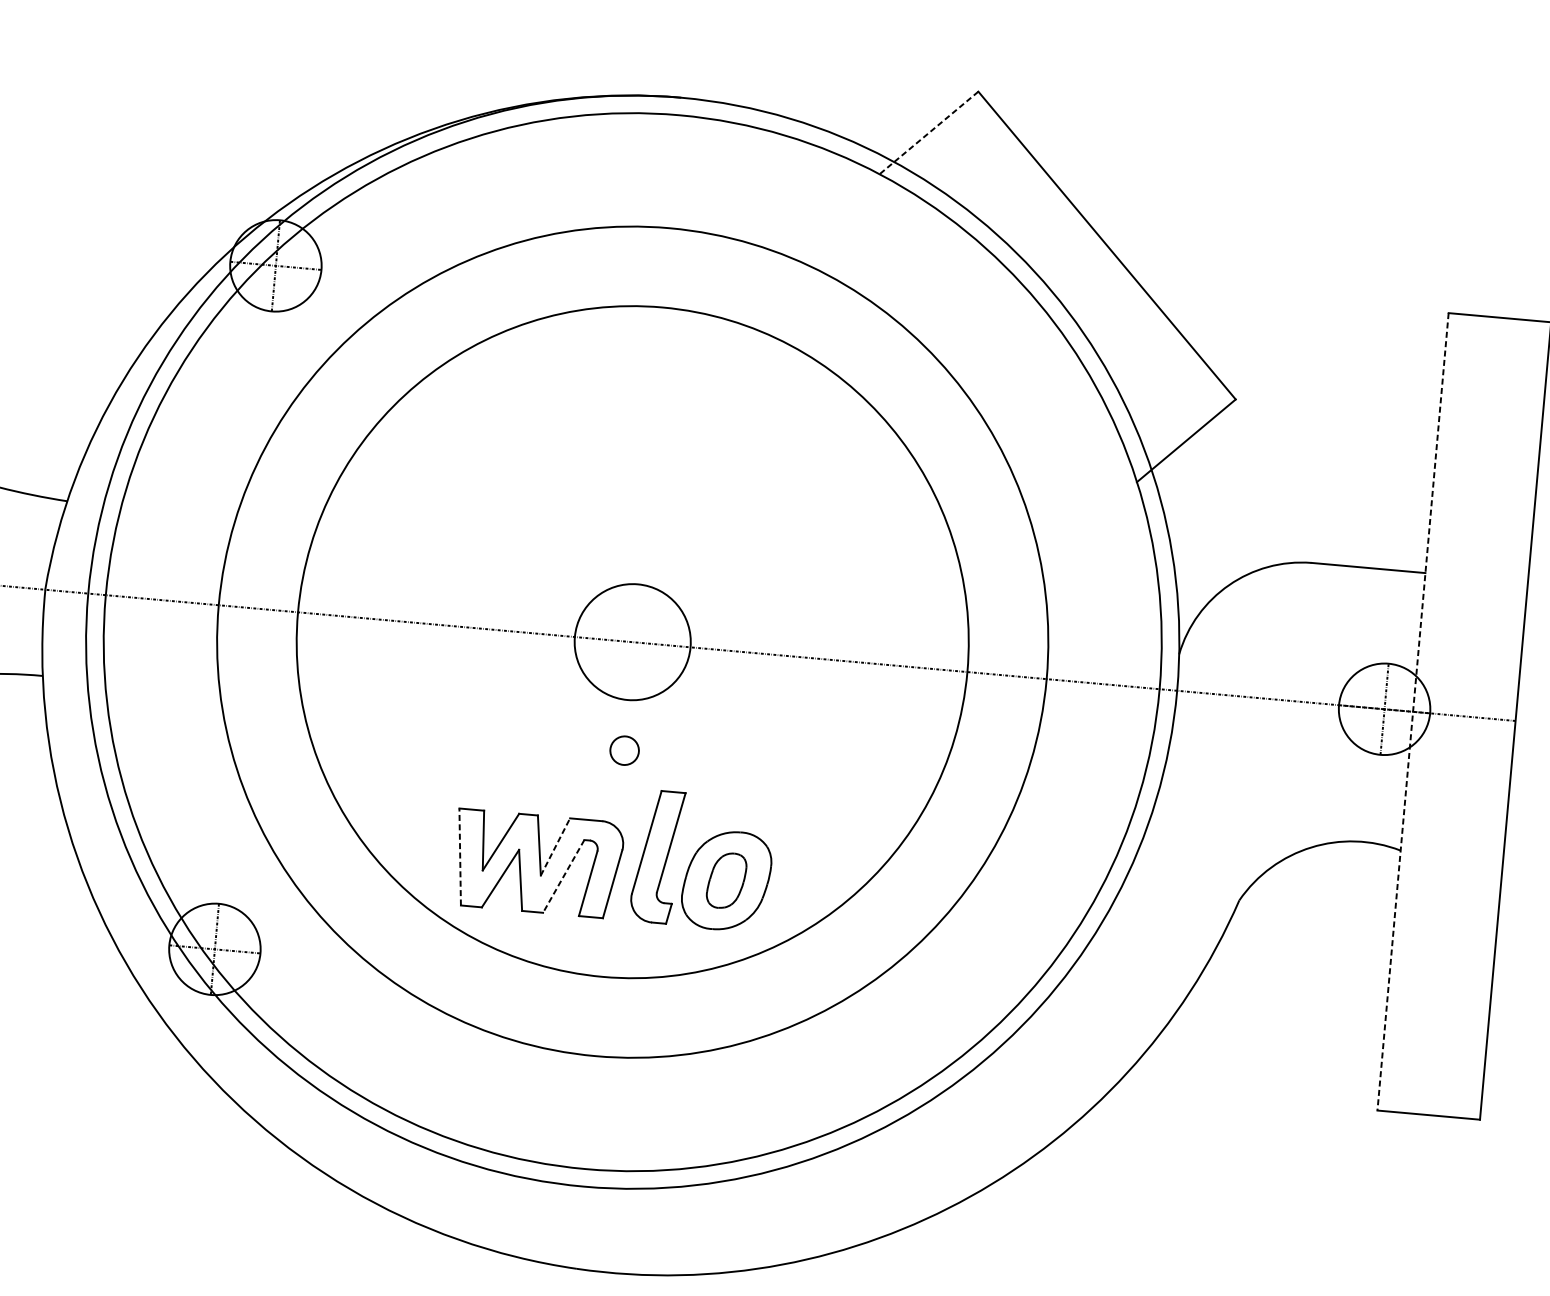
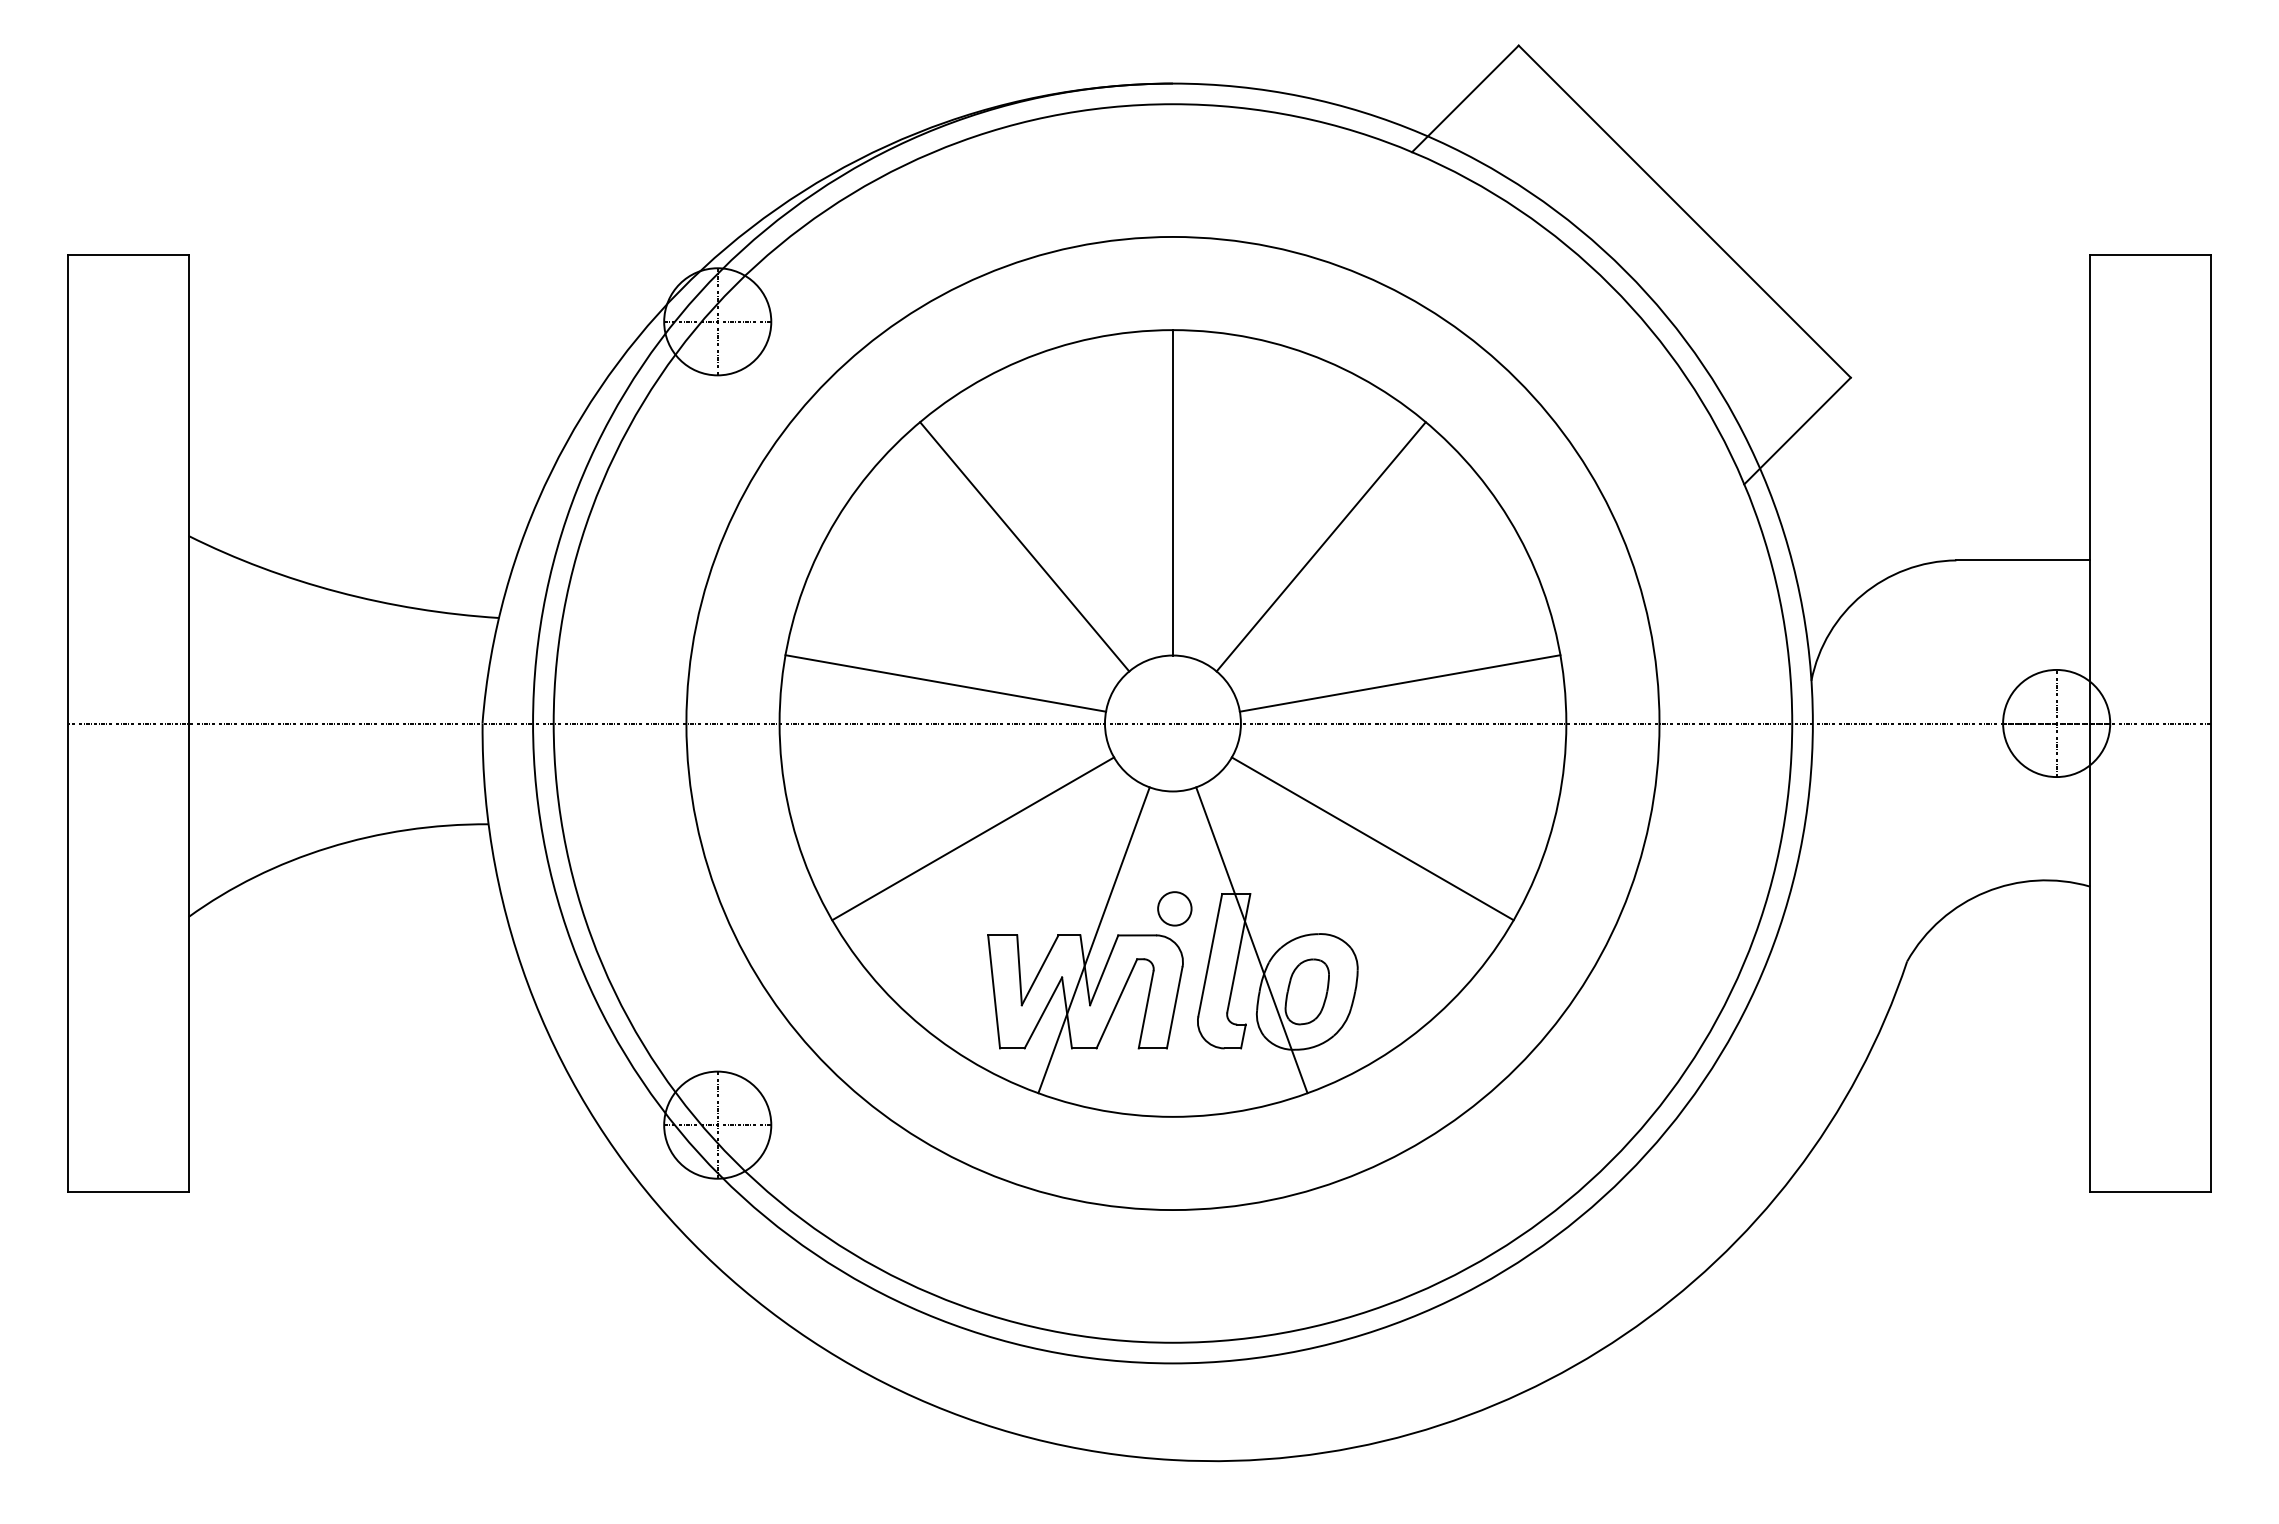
line: (929, 133) -> (1465, 99), dashed -> solid
line: (649, 445) -> (1172, 492), added
line: (519, 480) -> (1024, 546), added
line: (771, 502) -> (1320, 546), added
line: (442, 590) -> (945, 683), added
line: (828, 625) -> (1399, 683), added
line: (1413, 711) -> (2090, 723), dashed -> solid
line: (454, 724) -> (973, 838), added
circle: (624, 750) -> (1174, 908), moved
line: (793, 755) -> (1372, 838), added
line: (548, 820) -> (1093, 940), added
line: (683, 832) -> (1251, 940), added
line: (555, 847) -> (1104, 970), dashed -> solid
line: (460, 856) -> (994, 991), dashed -> solid
line: (563, 876) -> (1116, 1003), dashed -> solid

